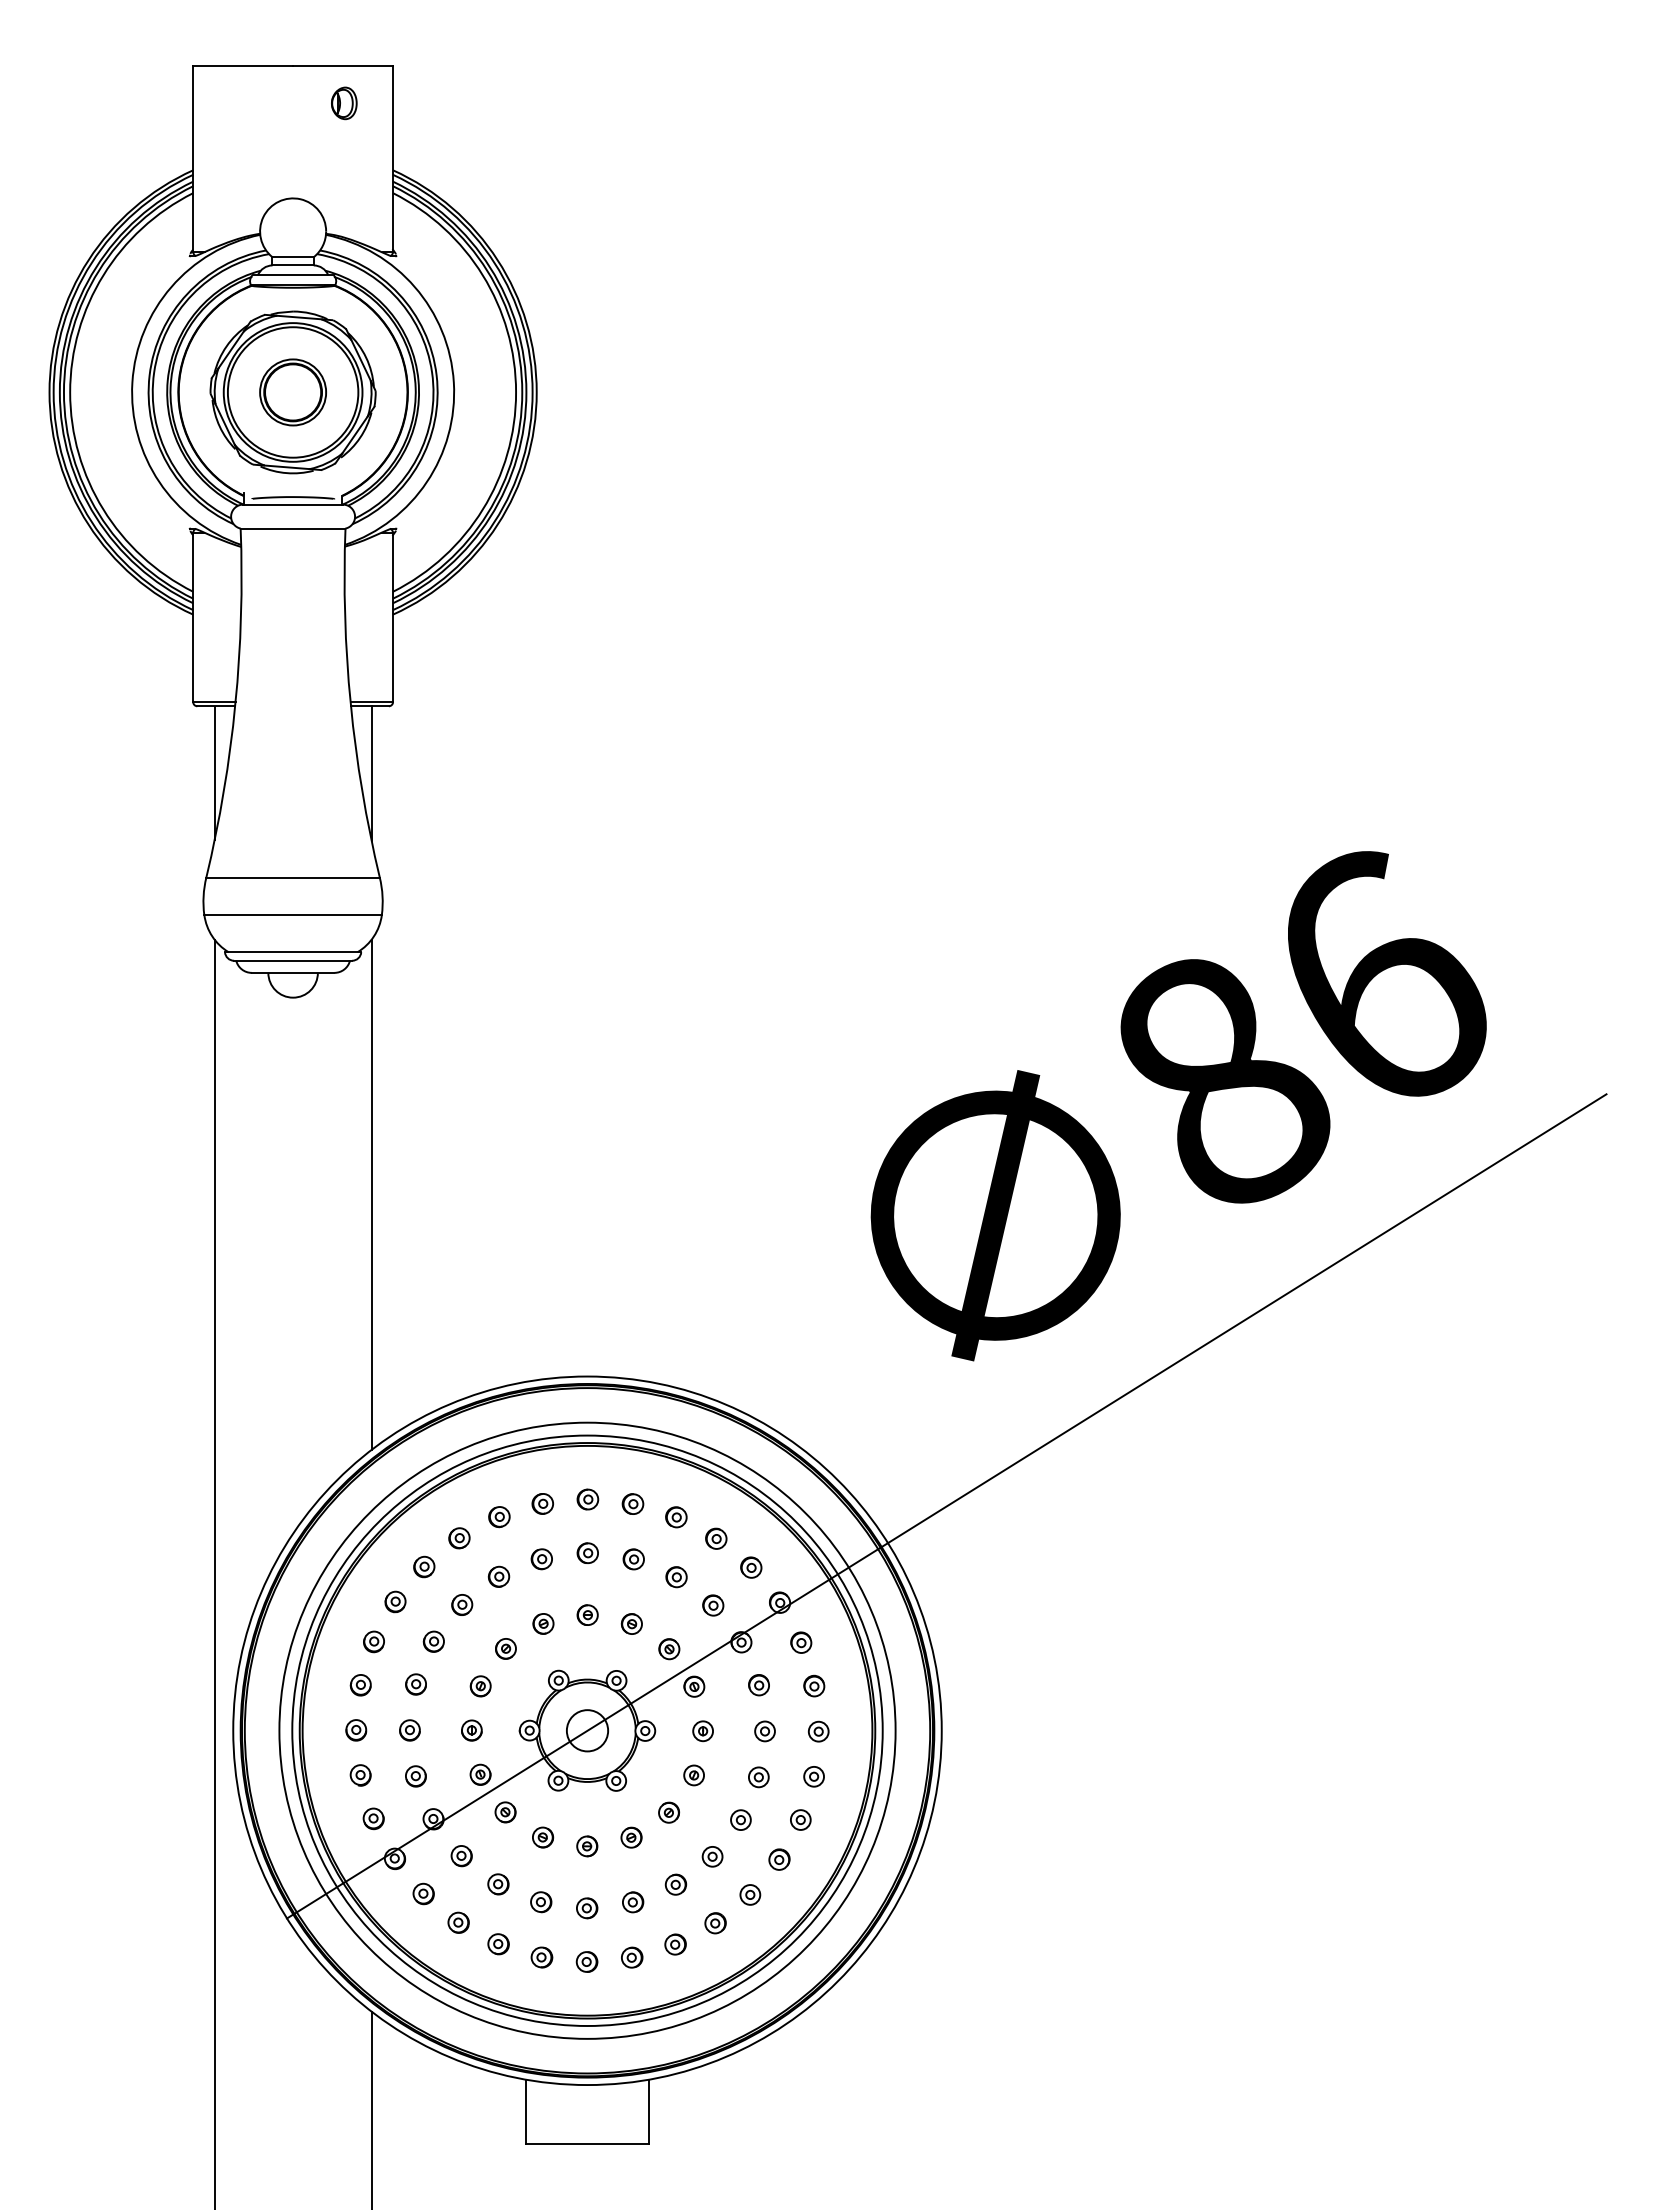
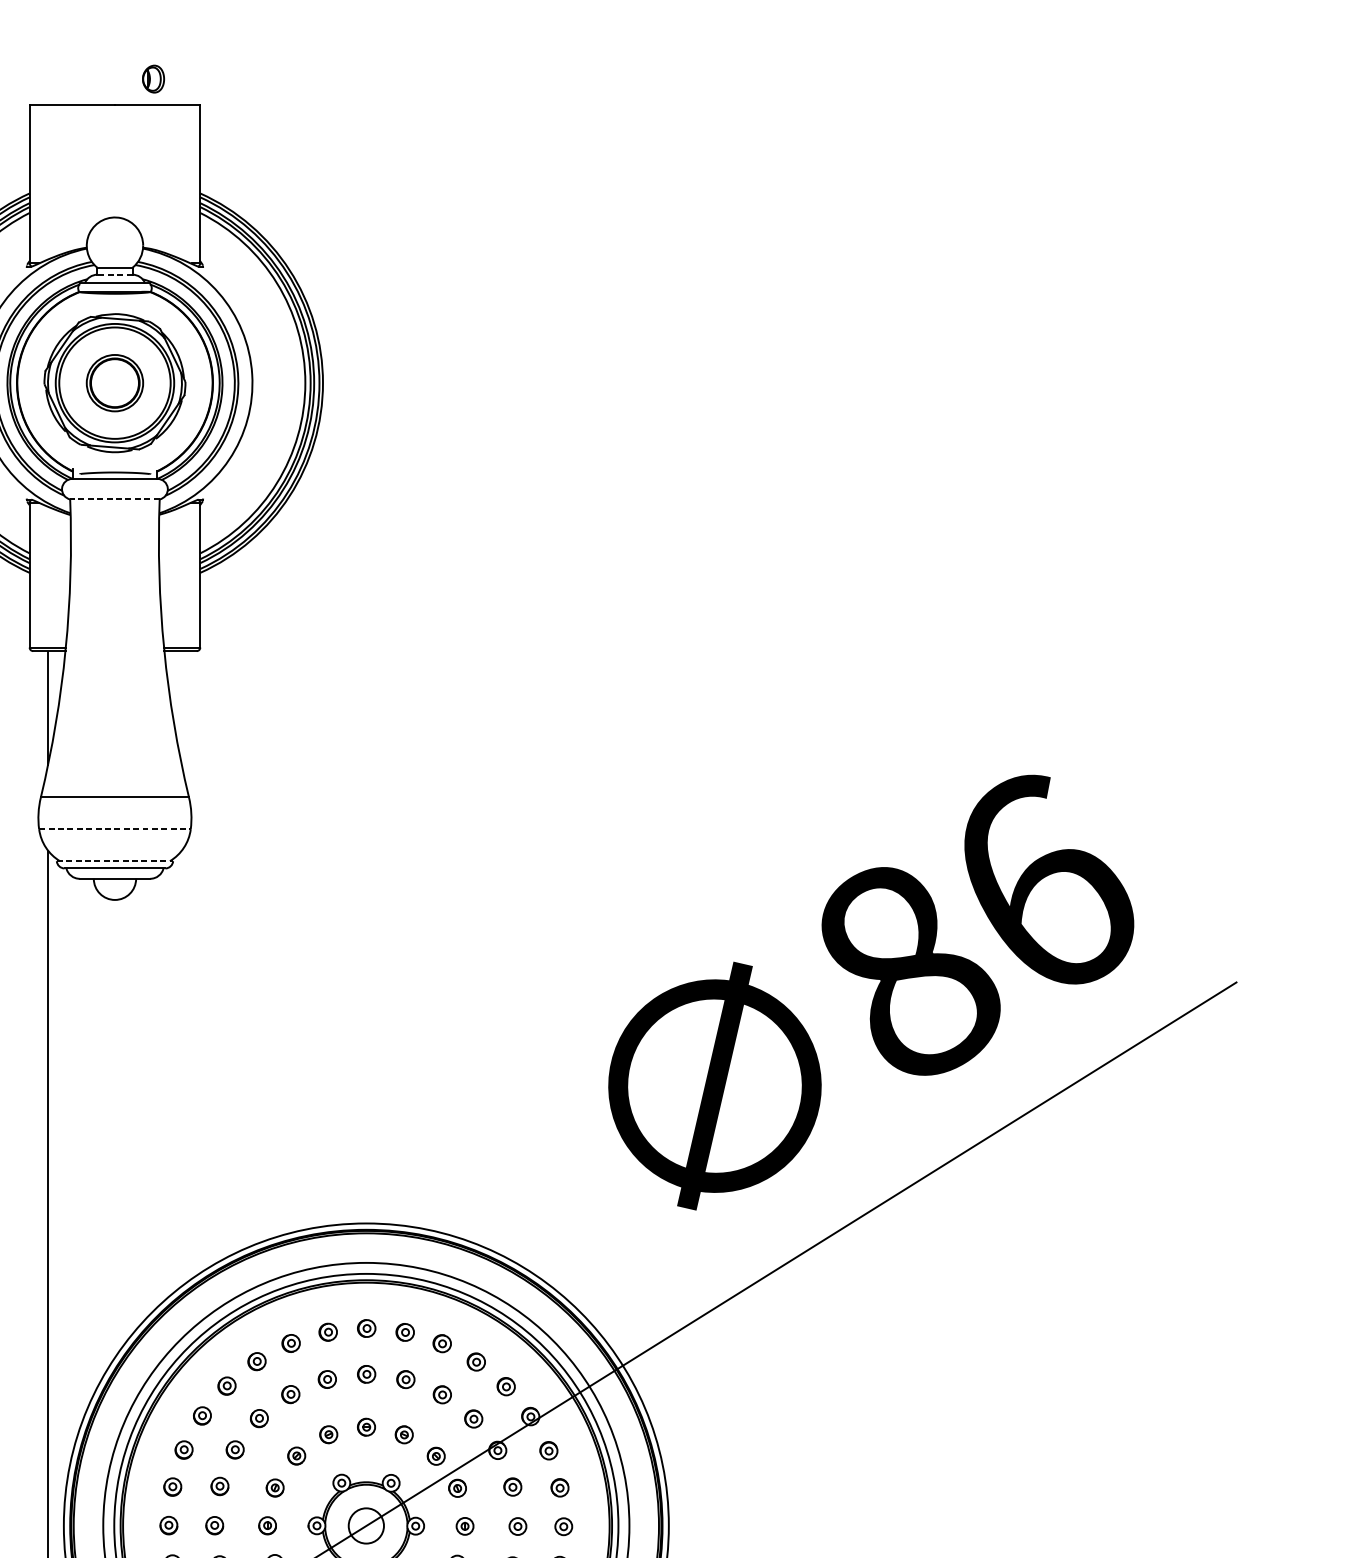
part: (344, 103) -> (153, 79), moved
line: (293, 265) -> (115, 274), solid -> dashed
line: (292, 528) -> (114, 499), solid -> dashed
line: (371, 773) -> (181, 708), removed
line: (293, 915) -> (115, 829), solid -> dashed
line: (293, 952) -> (115, 861), solid -> dashed
line: (371, 1194) -> (181, 1068), removed

